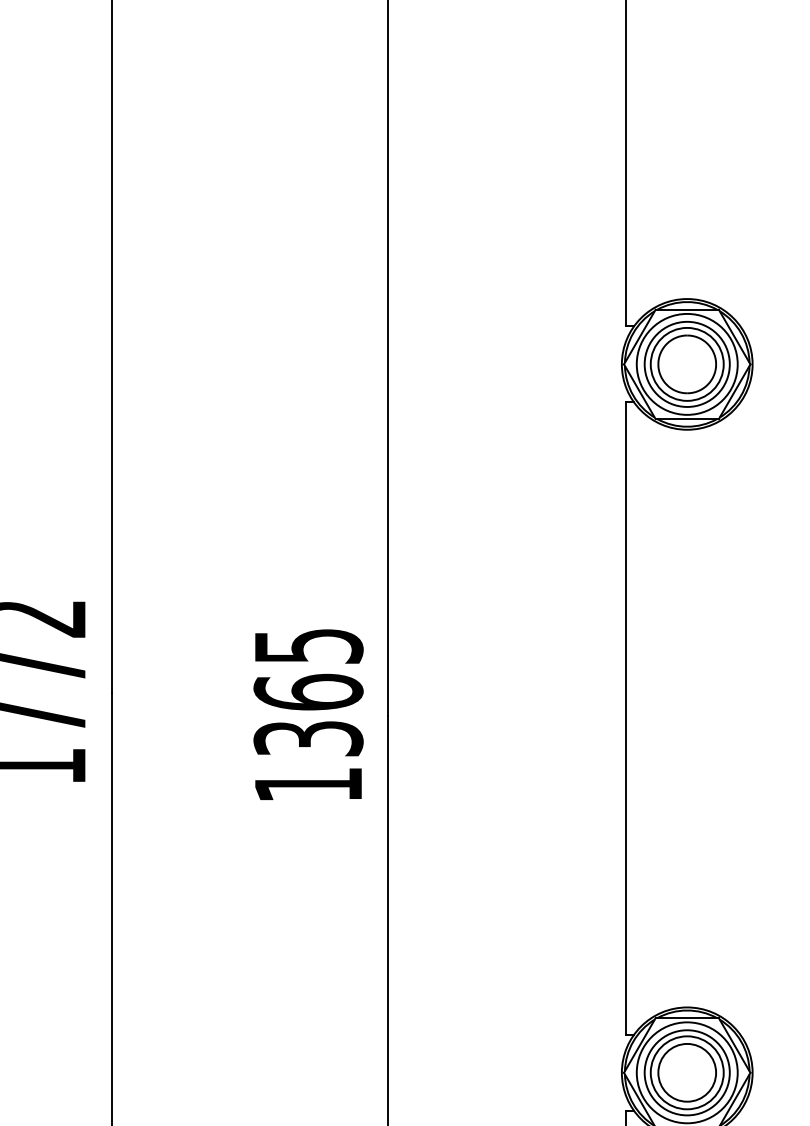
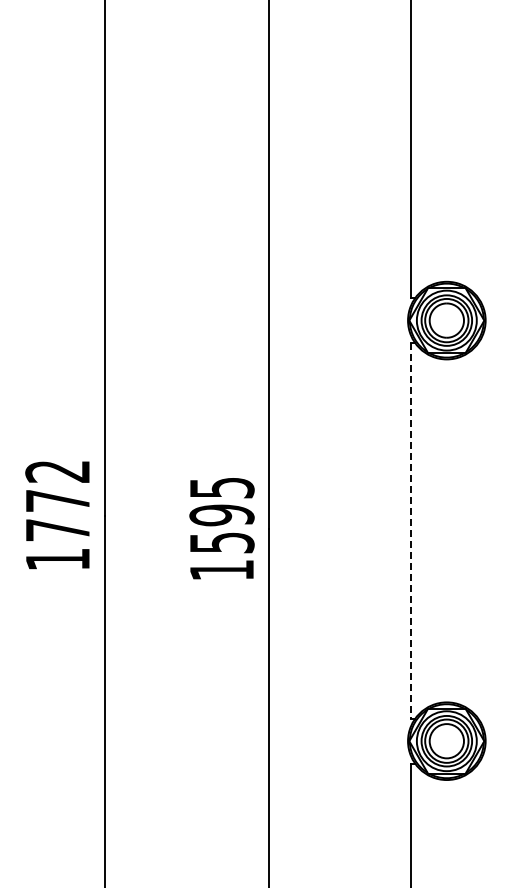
text: (307, 714) -> (221, 528), 1365 -> 1595
line: (626, 717) -> (410, 530), solid -> dashed

